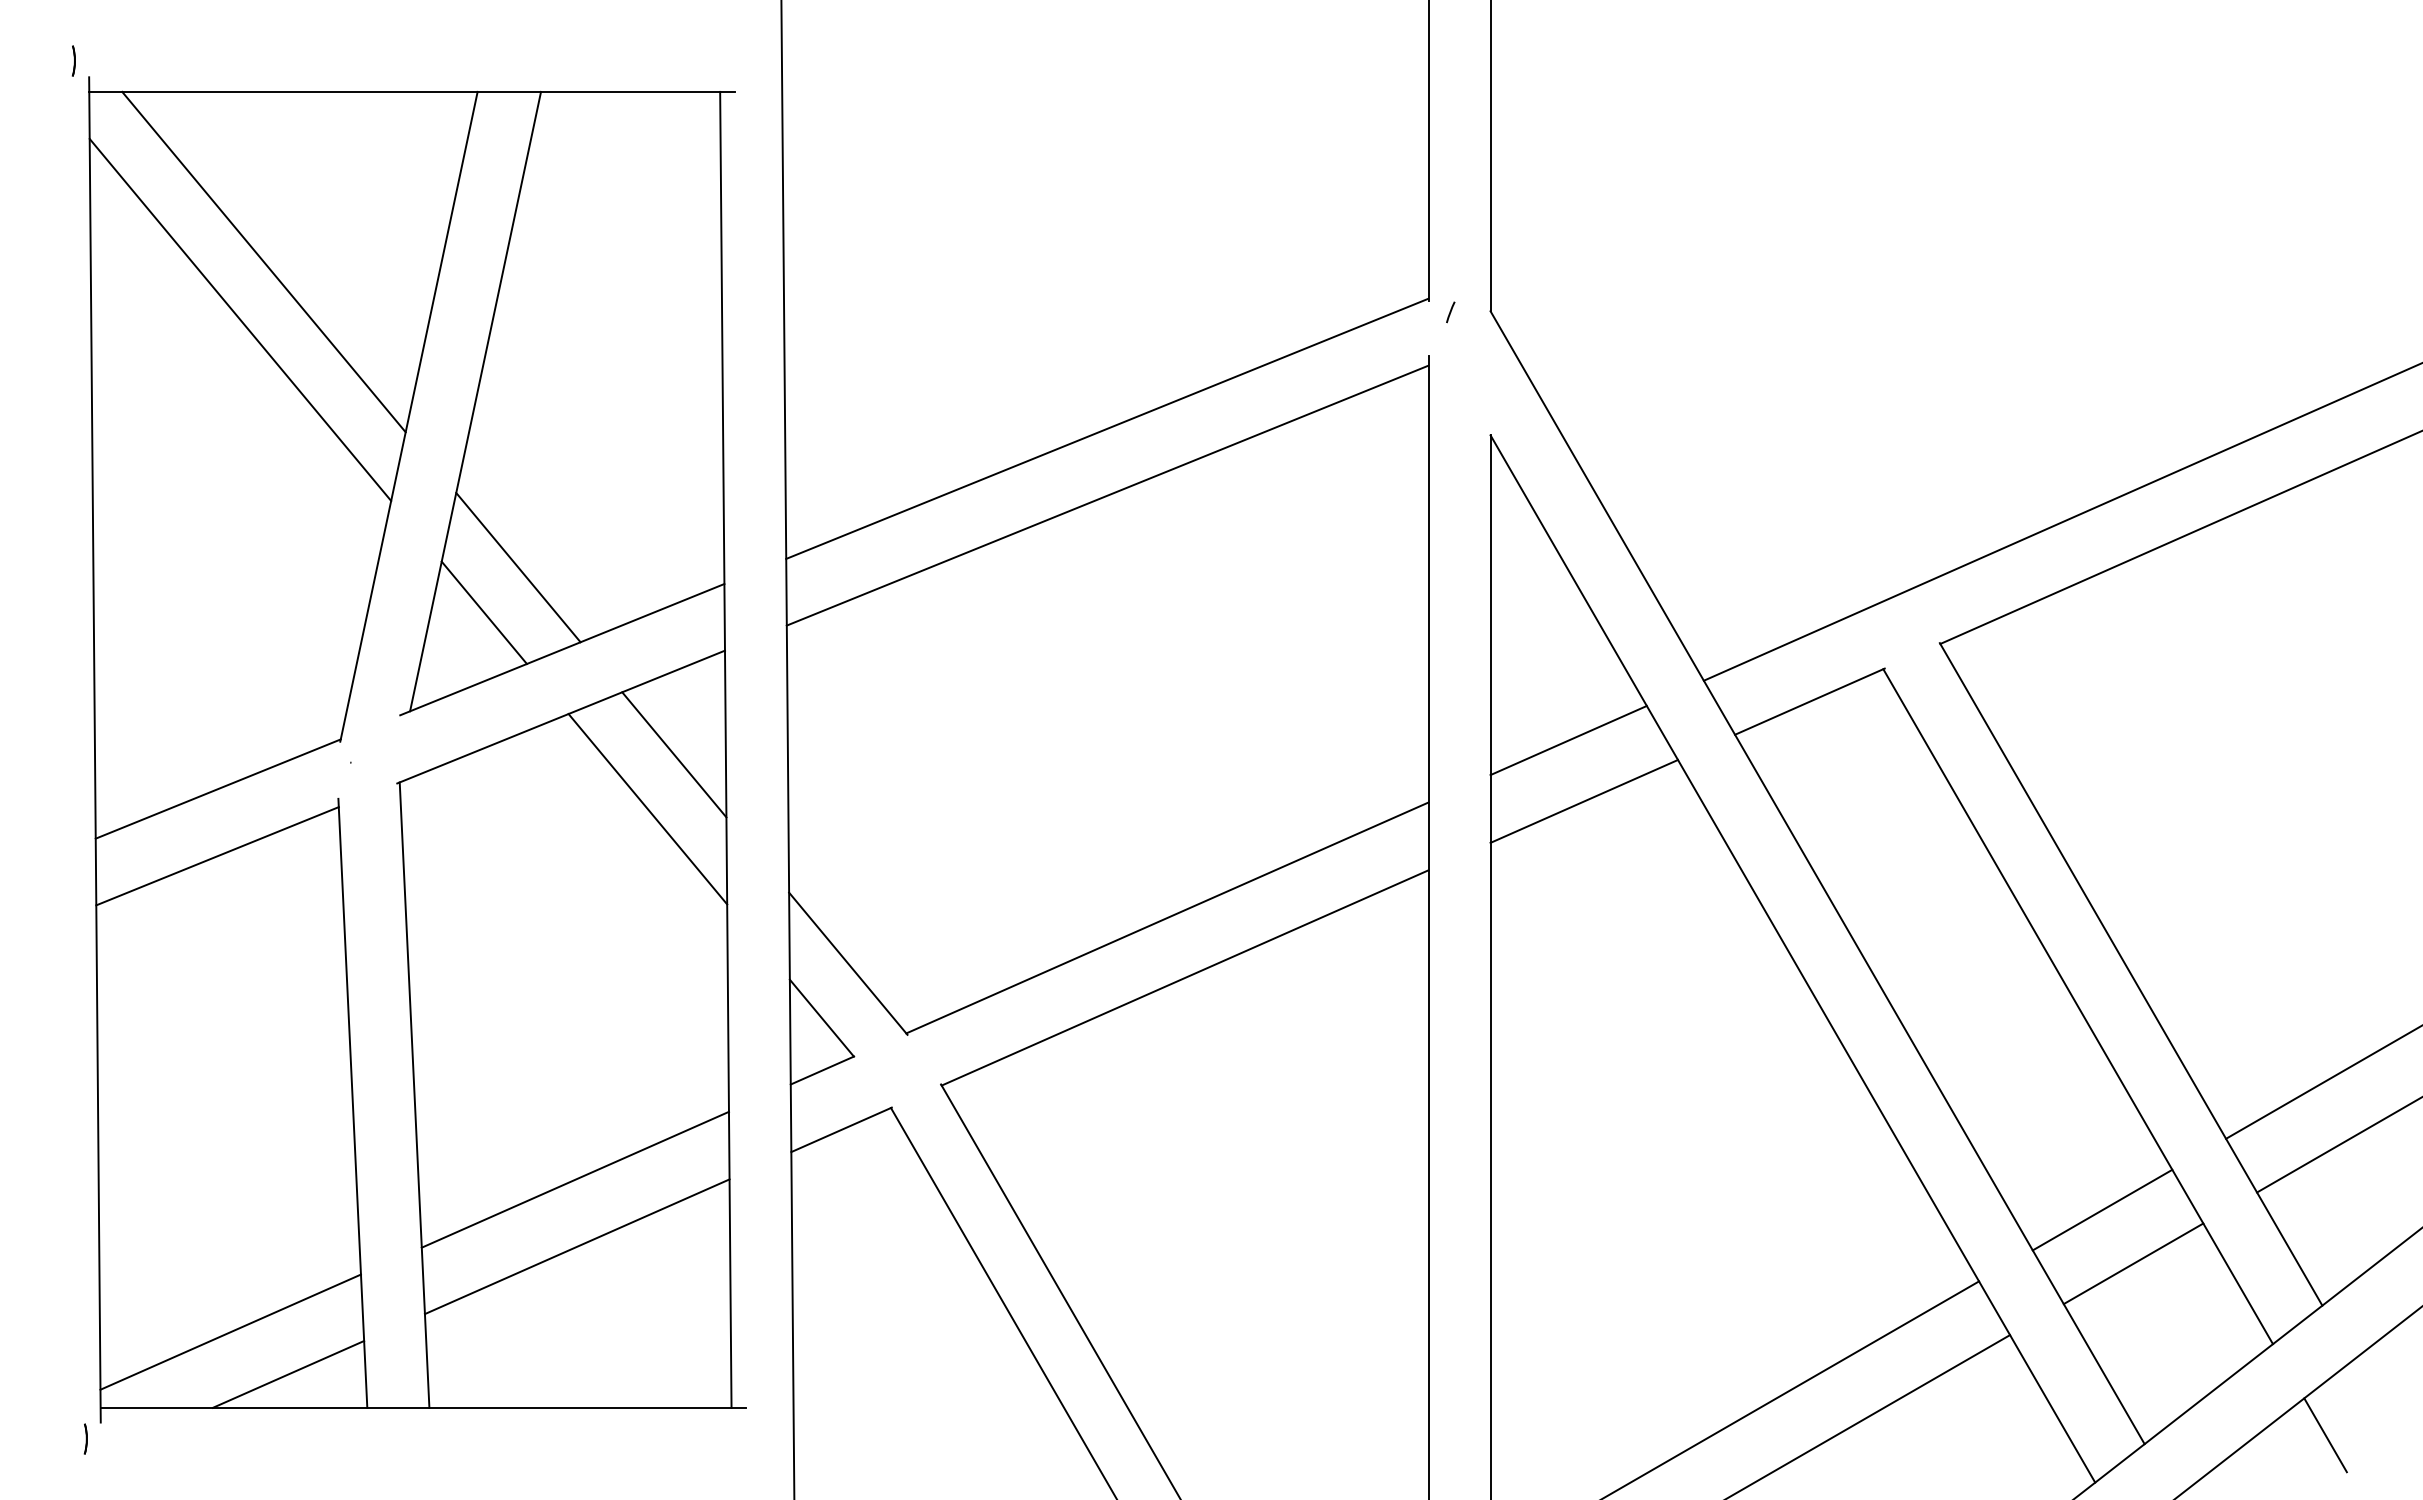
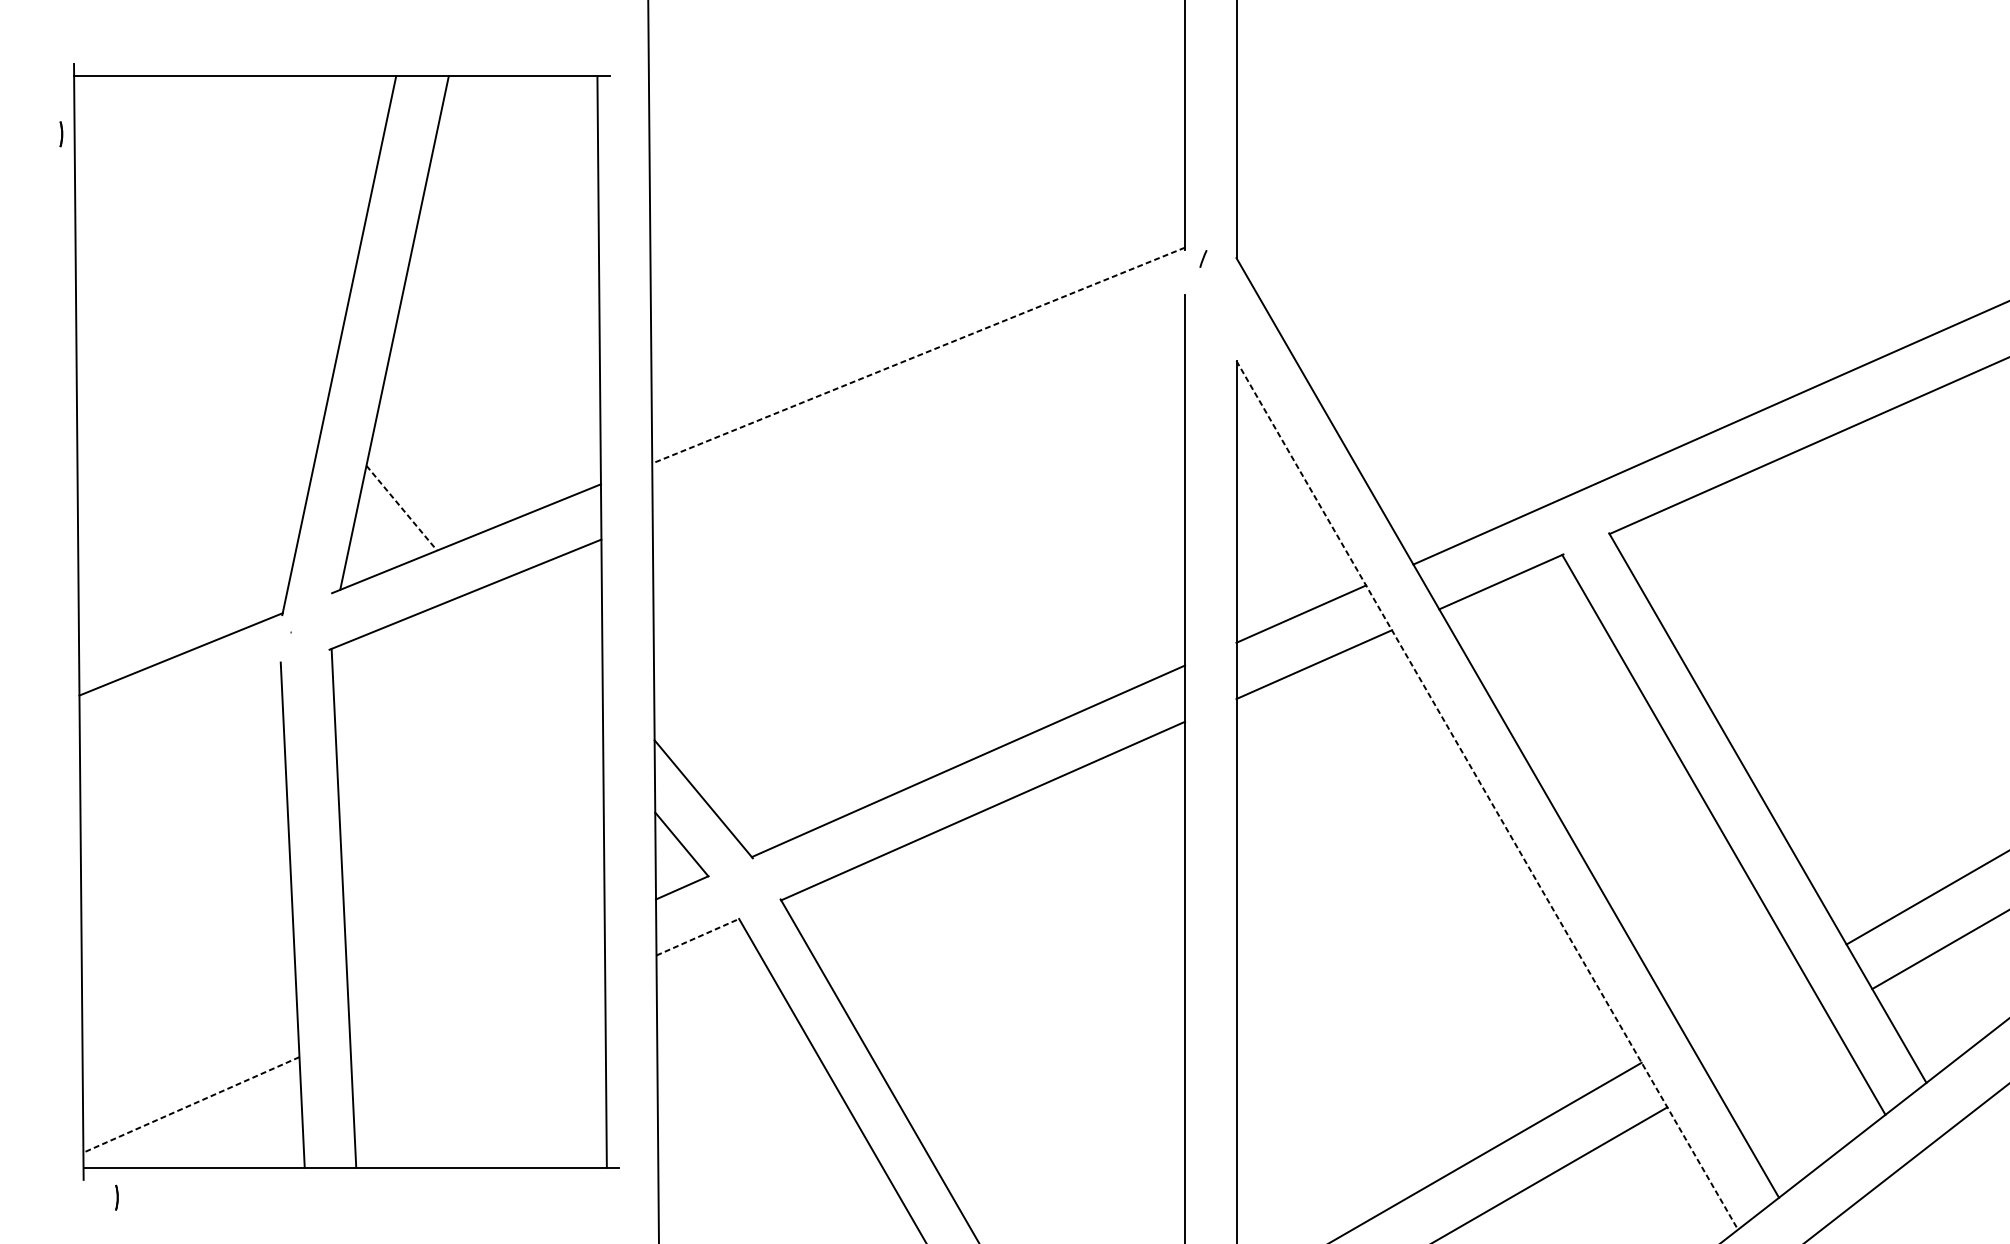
line: (74, 60) -> (61, 133), moved
line: (263, 261) -> (218, 216), removed
line: (240, 319) -> (199, 264), removed
line: (1107, 428) -> (918, 355), solid -> dashed
line: (1107, 495) -> (918, 410), removed
line: (518, 567) -> (430, 470), removed
line: (484, 612) -> (401, 507), solid -> dashed
line: (674, 754) -> (559, 625), removed
line: (647, 809) -> (537, 671), removed
line: (217, 856) -> (180, 710), removed
line: (1792, 958) -> (1486, 794), solid -> dashed
line: (841, 1129) -> (698, 936), solid -> dashed
line: (574, 1179) -> (476, 978), removed
line: (2102, 1209) -> (1744, 1003), removed
line: (576, 1246) -> (478, 1033), removed
line: (2133, 1263) -> (1769, 1047), removed
line: (230, 1332) -> (191, 1105), solid -> dashed
line: (288, 1374) -> (239, 1140), removed
line: (2325, 1435) -> (1929, 1190), removed
part: (85, 1438) -> (116, 1197), moved

